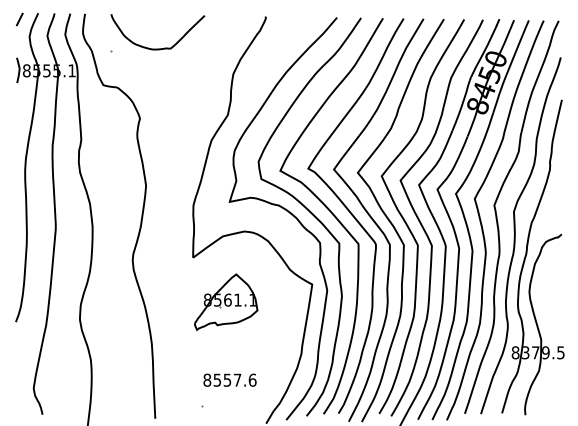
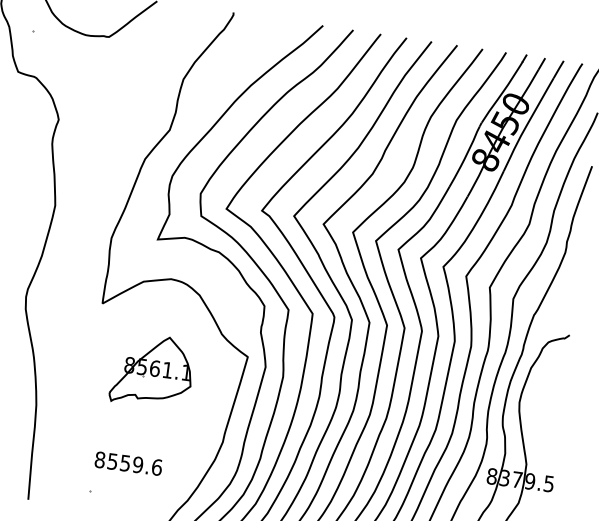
part: (226, 302) -> (152, 371), moved
text: (237, 379) -> (138, 464), 8557.6 -> 8559.6

